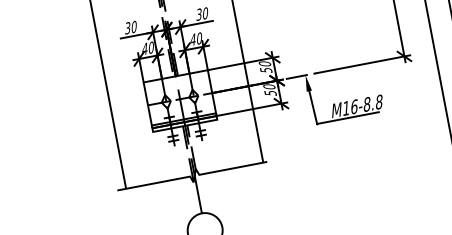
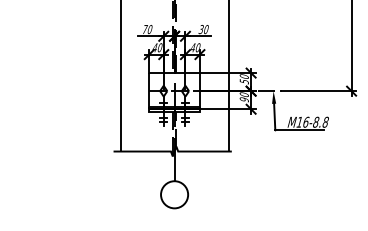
text: (127, 28) -> (144, 29), 30 -> 70
text: (269, 93) -> (243, 99), 50 -> 90

